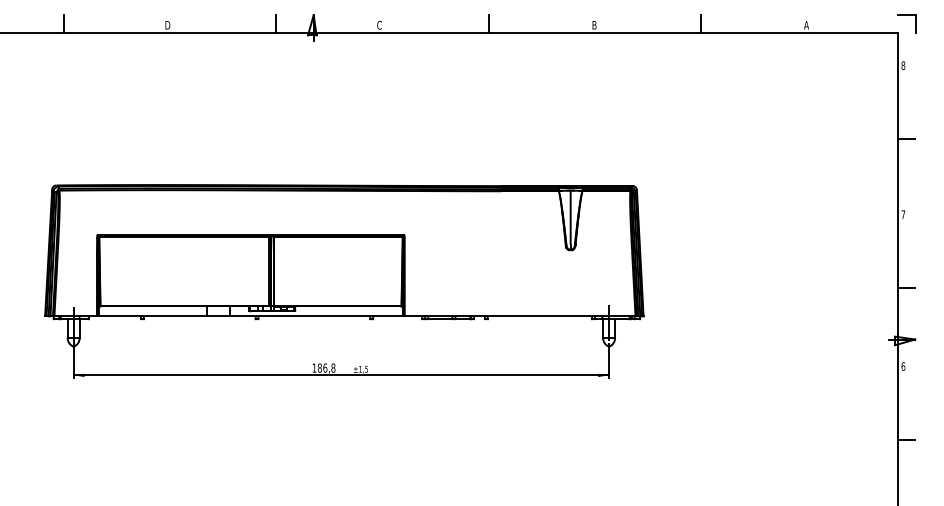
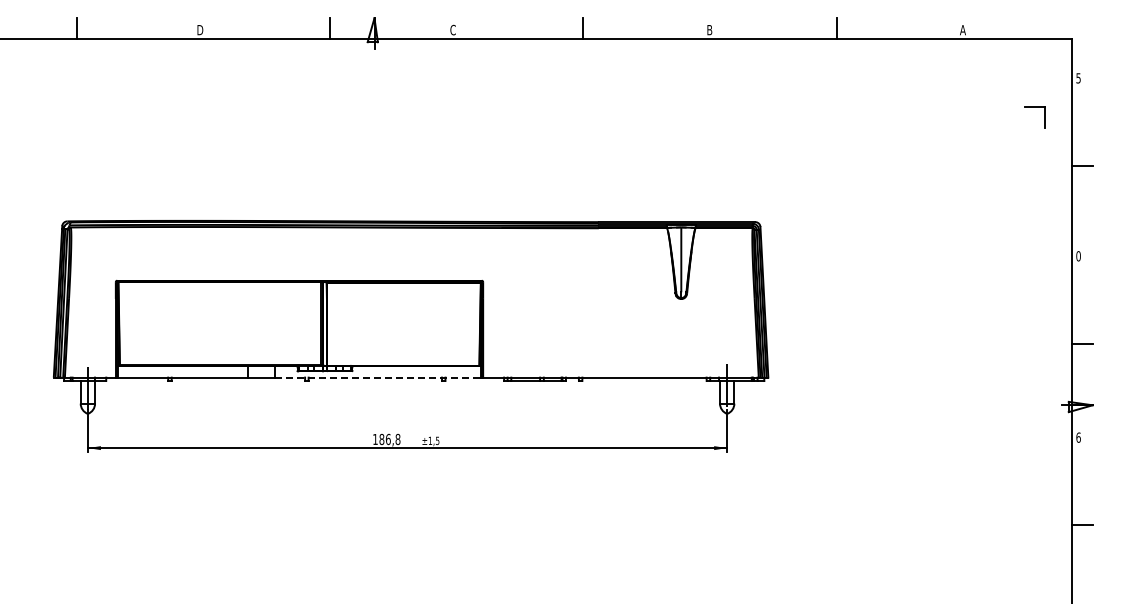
part: (906, 15) -> (1034, 107), moved
text: (903, 65) -> (1078, 78), 8 -> 5
text: (903, 214) -> (1078, 256), 7 -> 0
line: (316, 316) -> (377, 377), solid -> dashed

